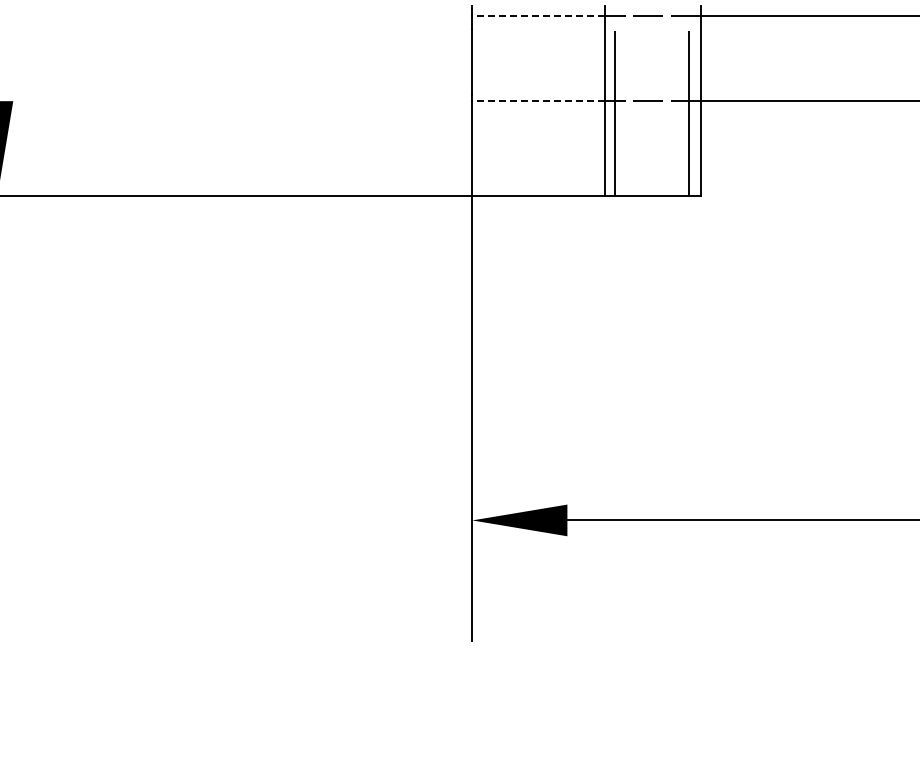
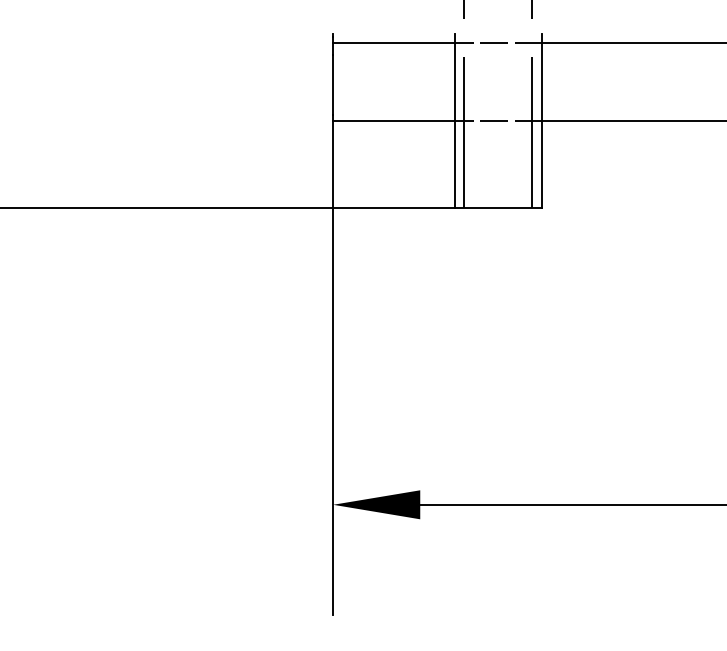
line: (538, 15) -> (393, 42), dashed -> solid
line: (538, 101) -> (393, 121), dashed -> solid

